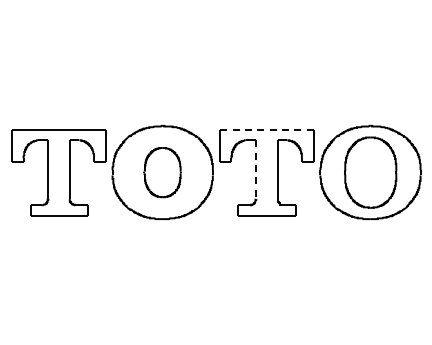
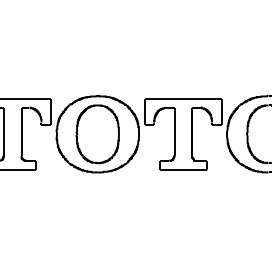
line: (266, 130) -> (182, 99), dashed -> solid
line: (256, 170) -> (174, 132), dashed -> solid
part: (162, 172) -> (97, 134), size x1.43

